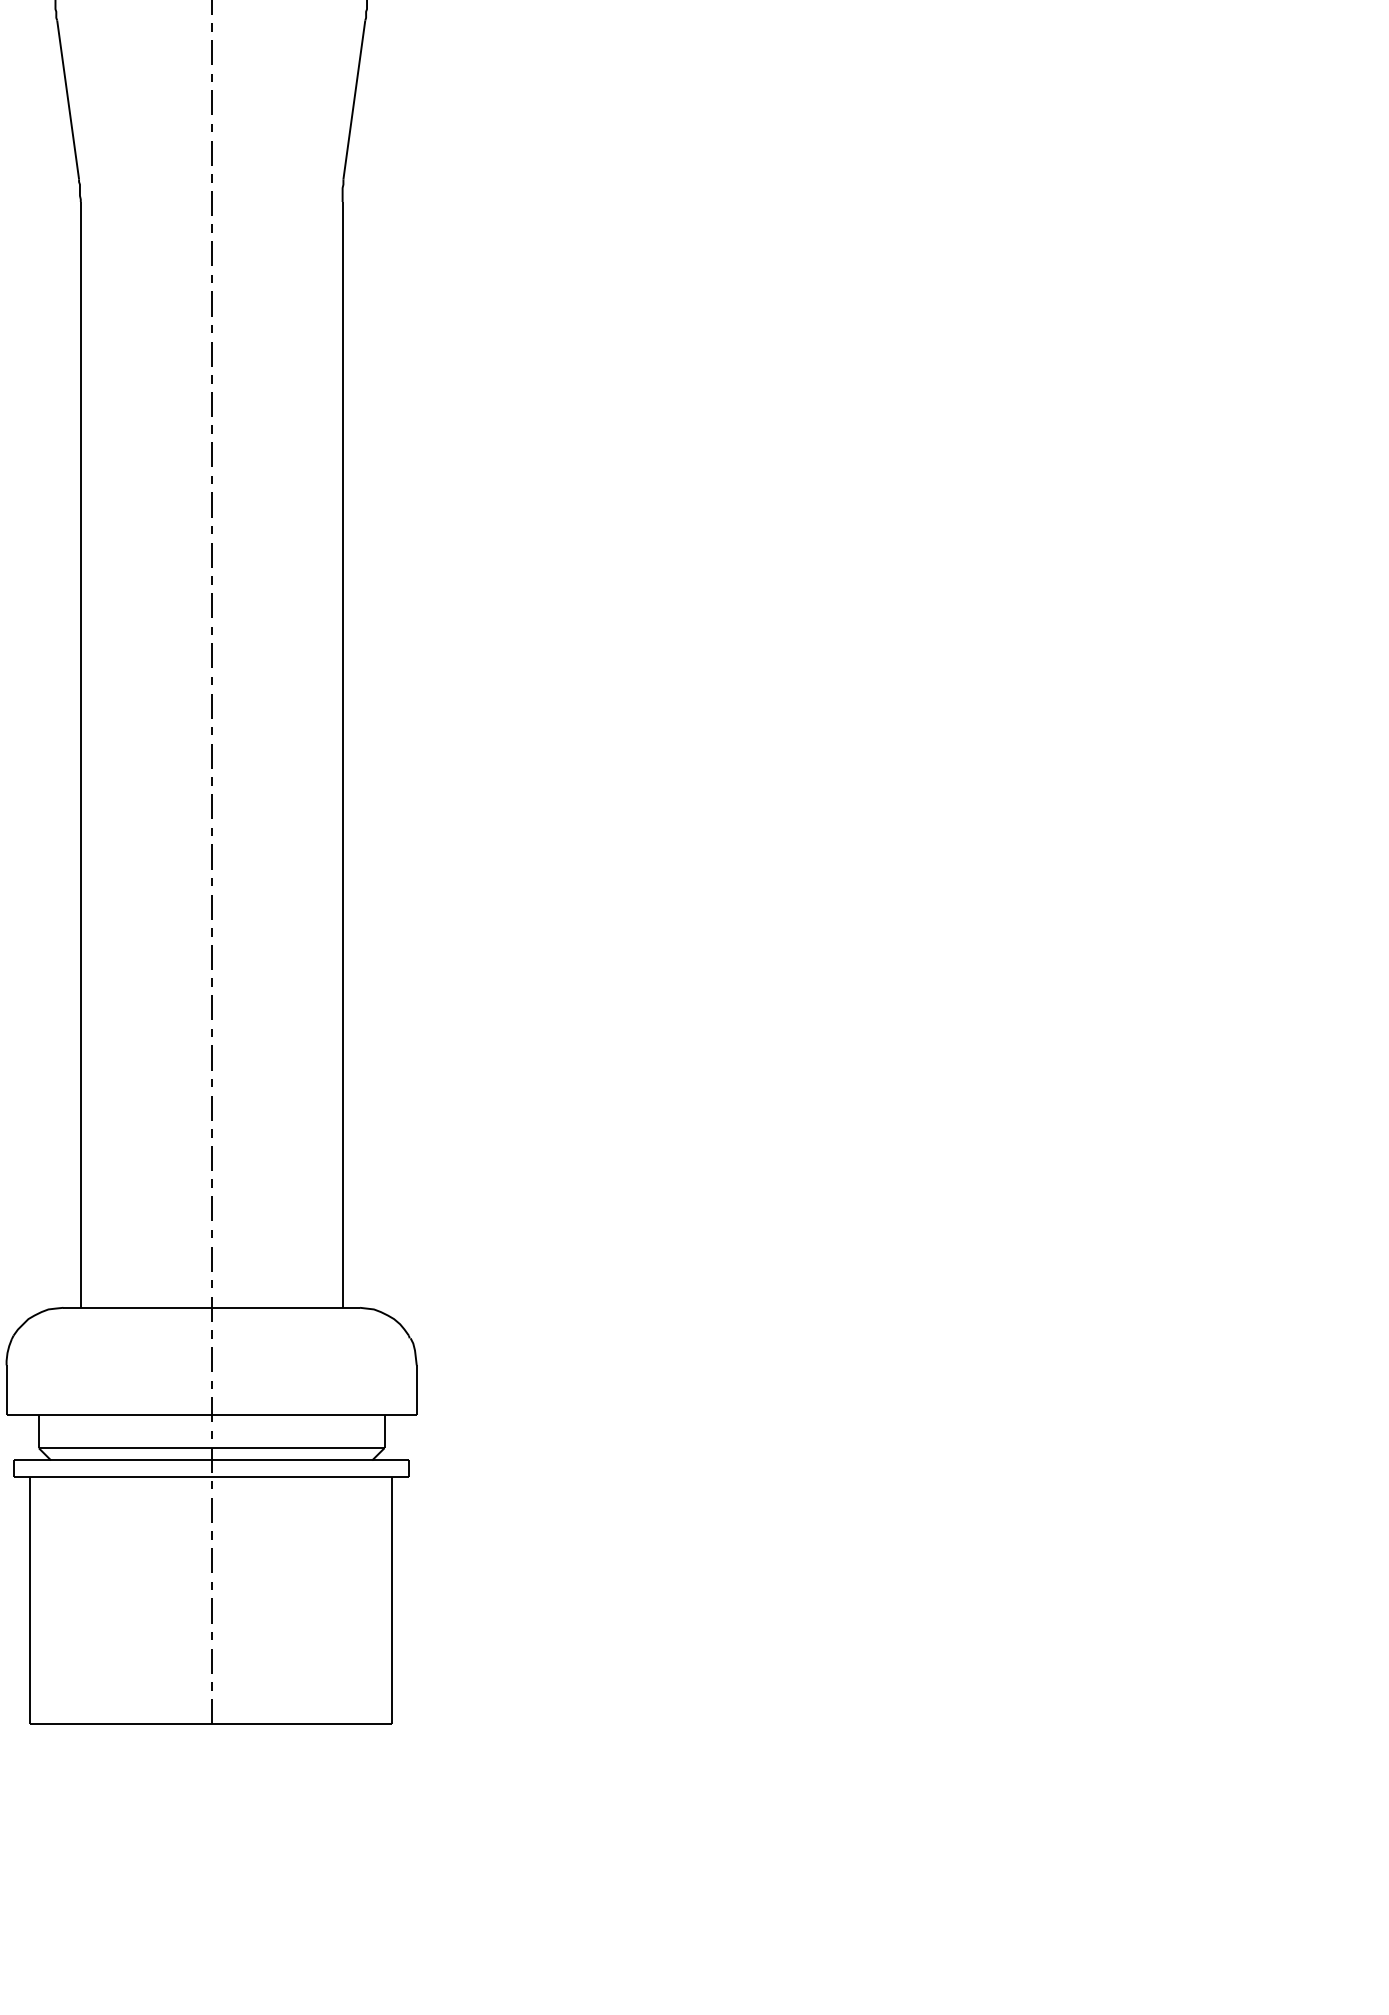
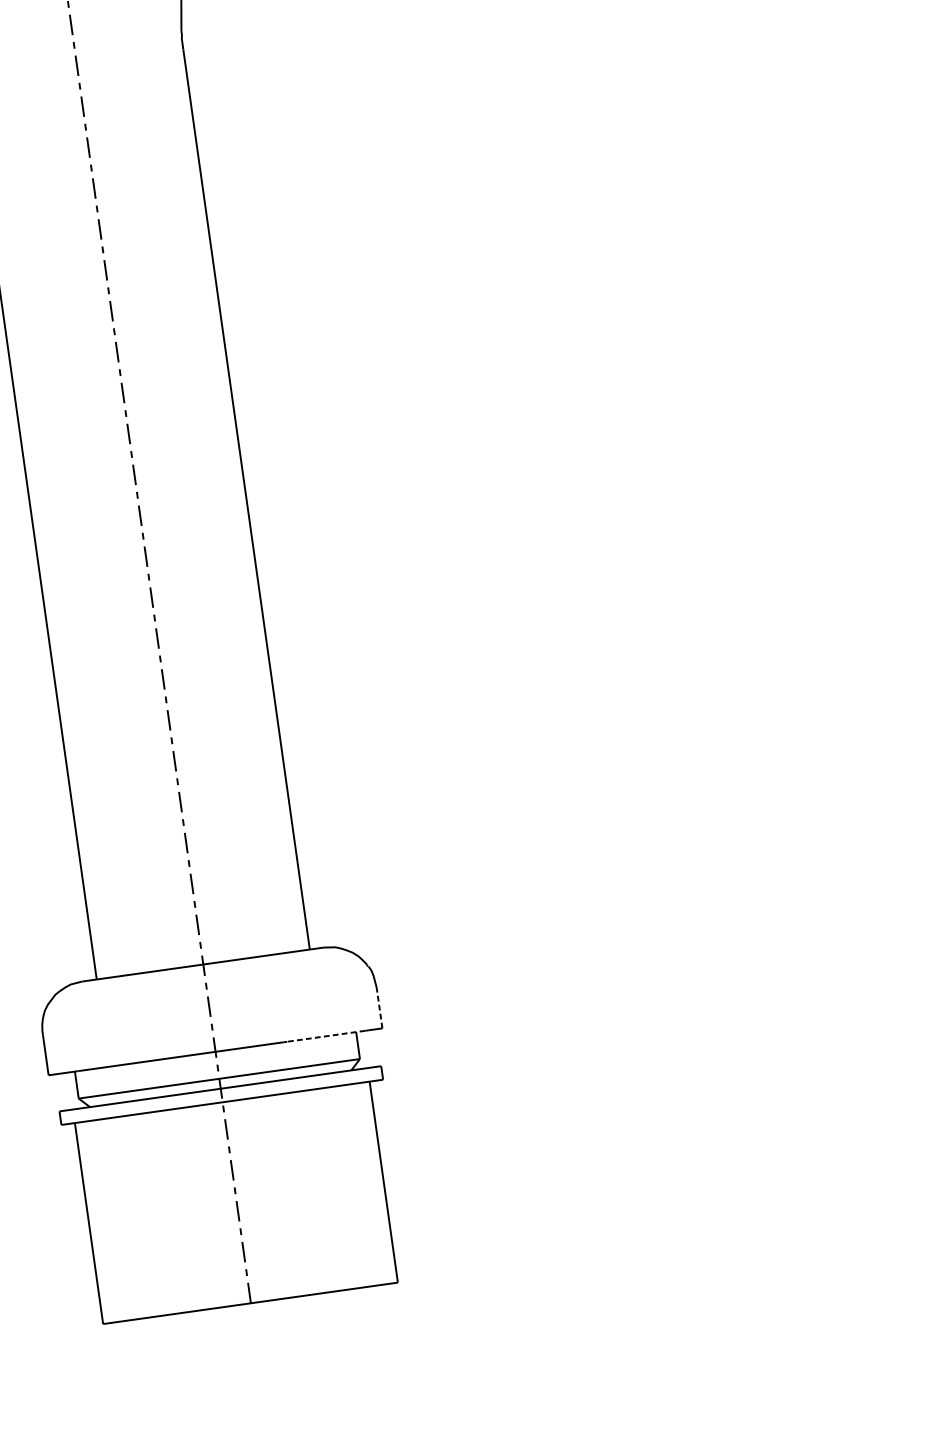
line: (416, 1390) -> (379, 1008), solid -> dashed
line: (347, 1415) -> (326, 1036), solid -> dashed

